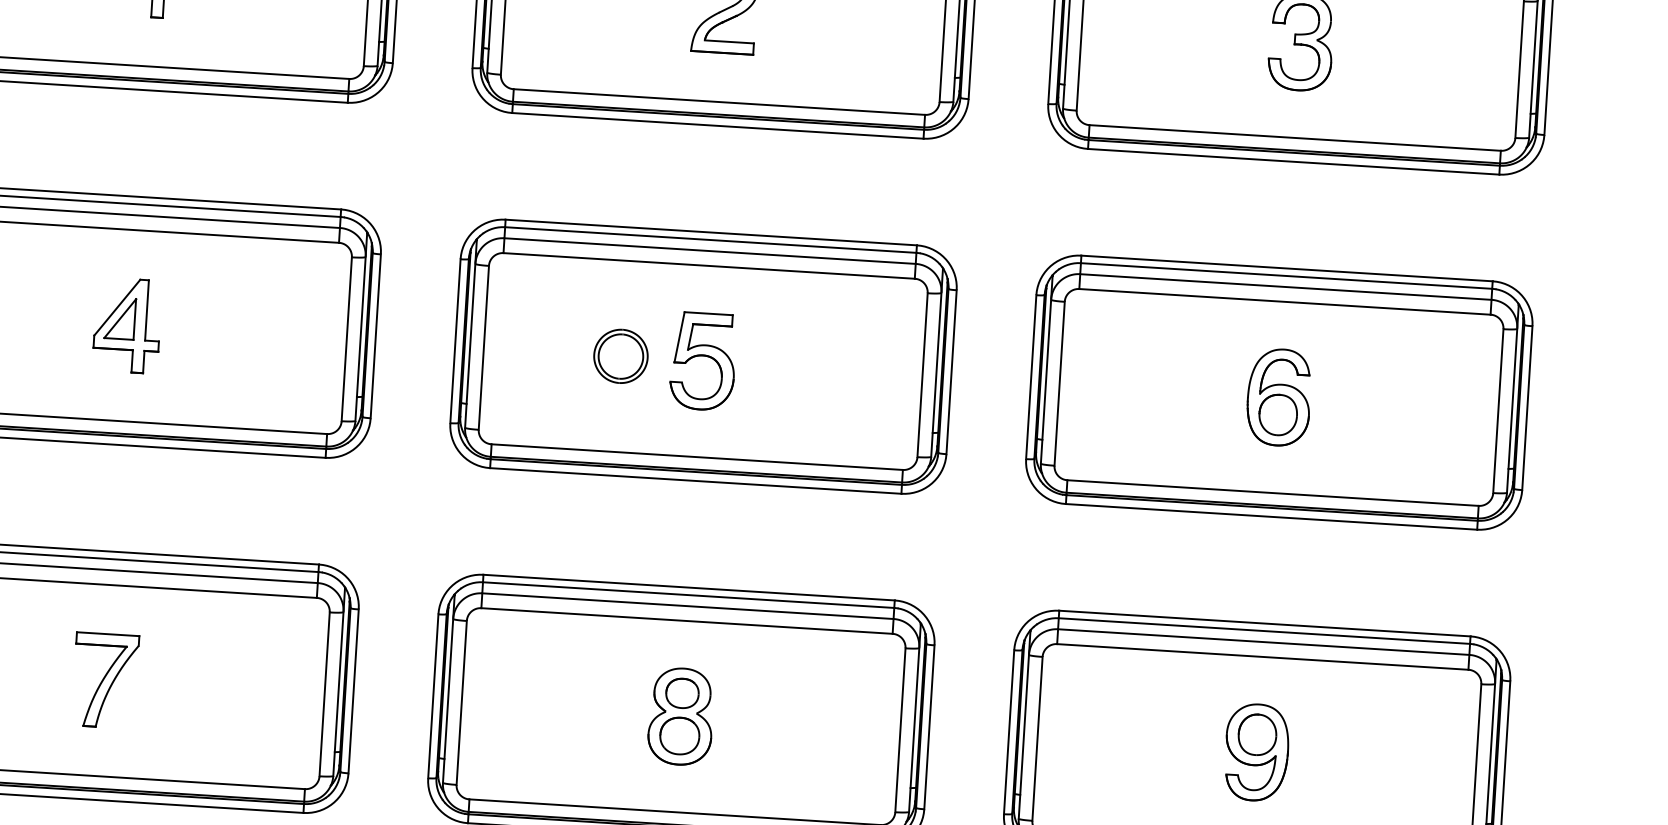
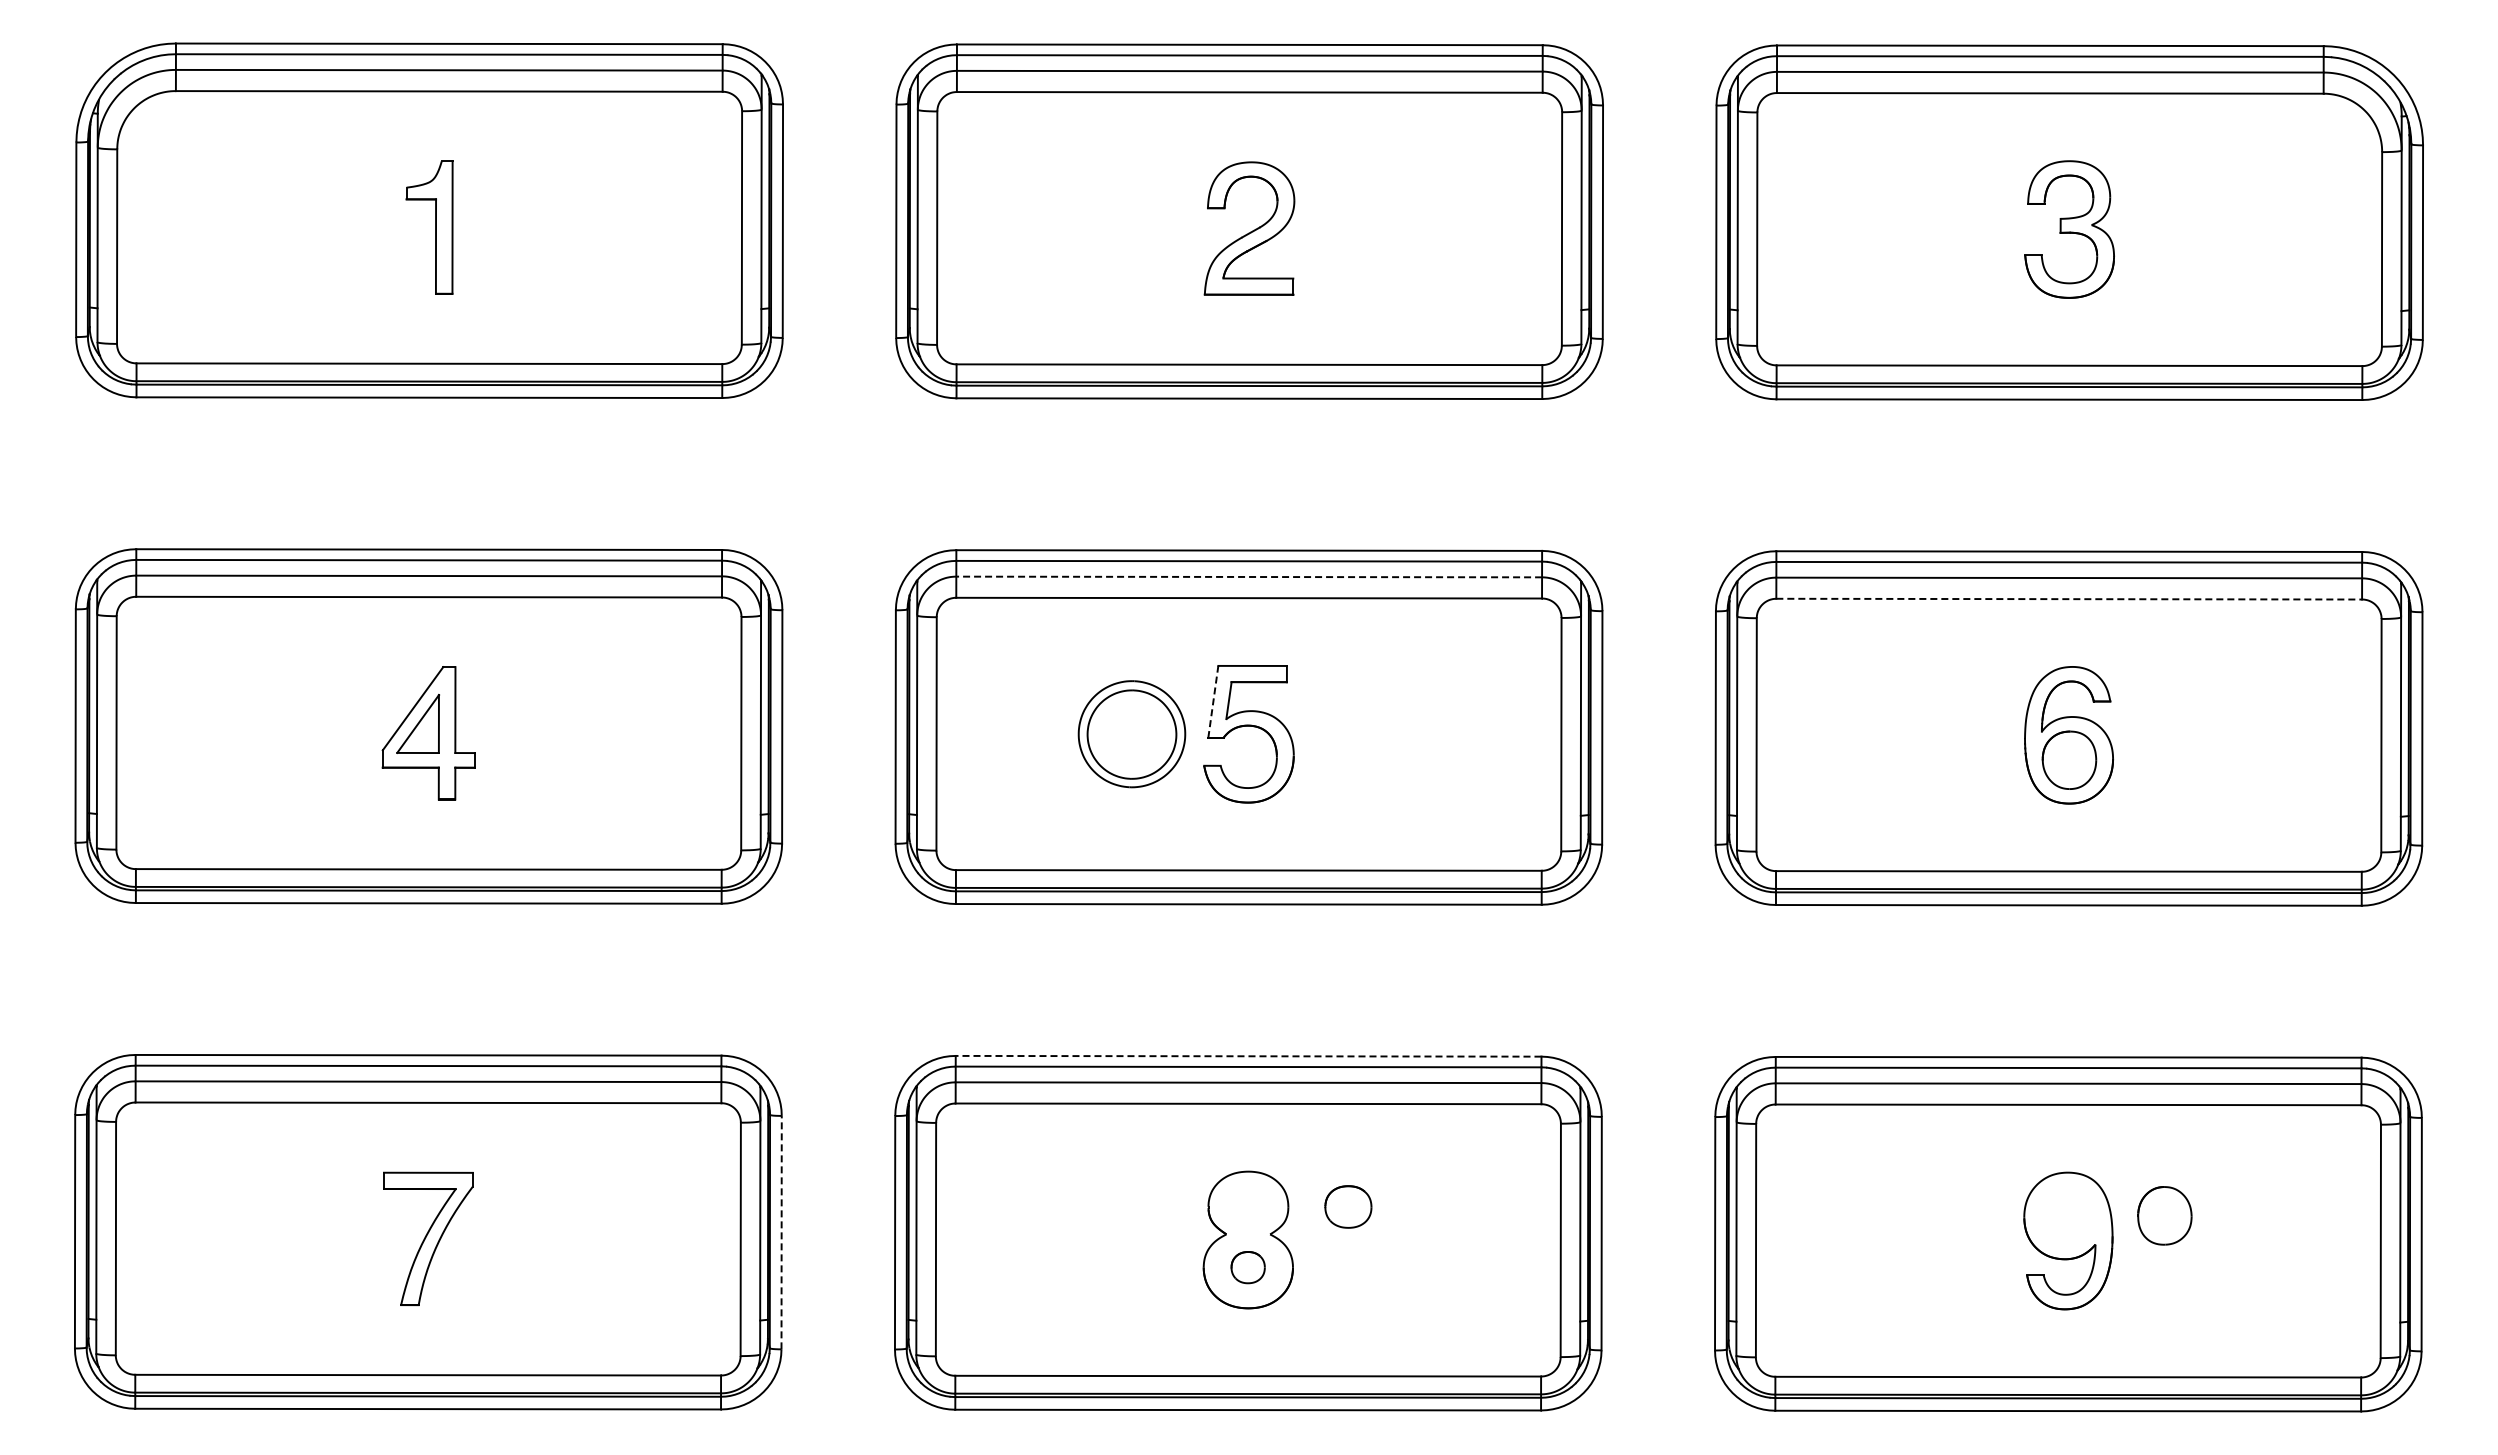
line: (710, 251) -> (1249, 577), solid -> dashed
line: (1285, 302) -> (2069, 599), solid -> dashed
line: (679, 336) -> (1213, 701), solid -> dashed
part: (620, 355) -> (1131, 733), size x1.4
line: (689, 587) -> (1248, 1056), solid -> dashed
line: (353, 691) -> (781, 1232), solid -> dashed
part: (682, 693) -> (1348, 1206), moved
part: (1257, 734) -> (2164, 1215), moved
part: (679, 735) -> (1247, 1267), size x0.6

